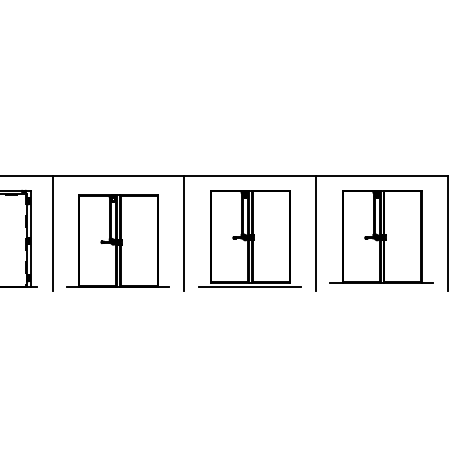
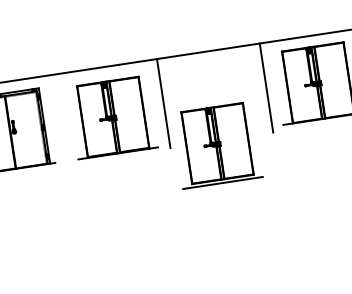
line: (52, 233) -> (60, 119), removed
part: (249, 238) -> (217, 144), moved

